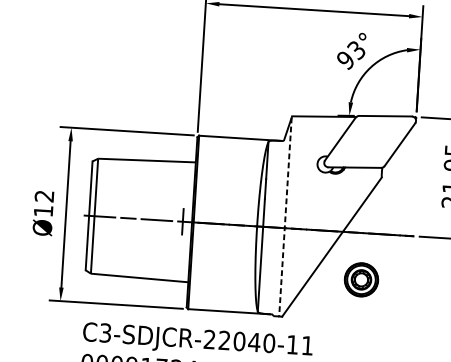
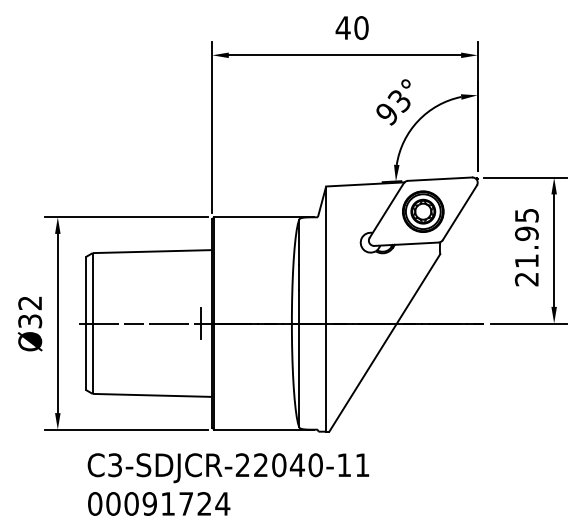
text: (43, 211) -> (30, 321), Ø12 -> Ø32
line: (285, 216) -> (325, 309), dashed -> solid
part: (361, 279) -> (423, 211), moved

